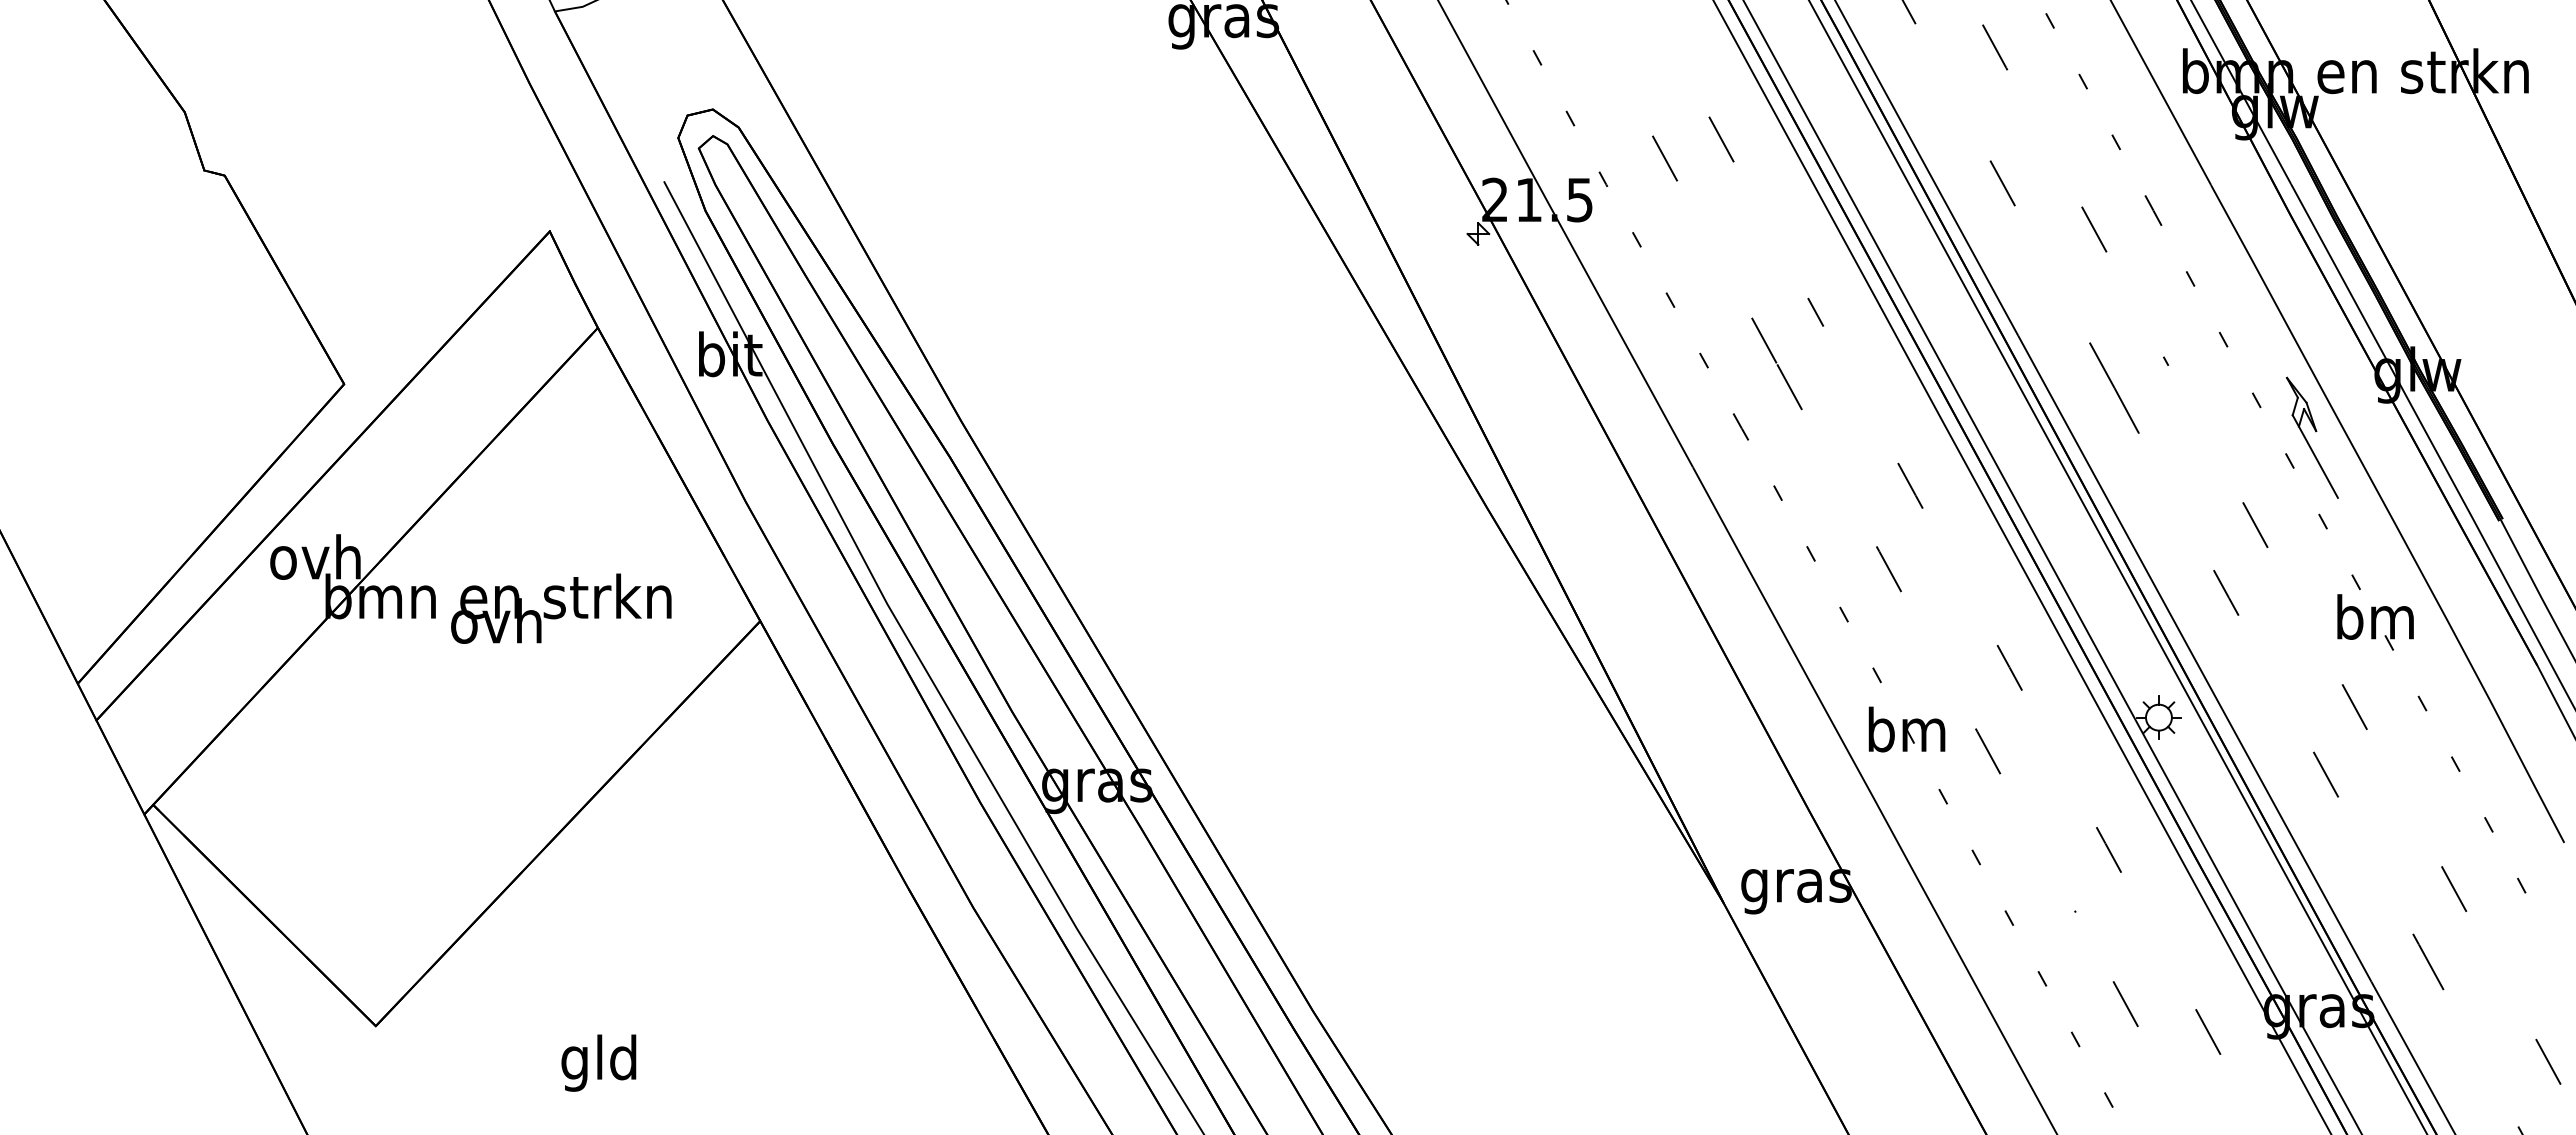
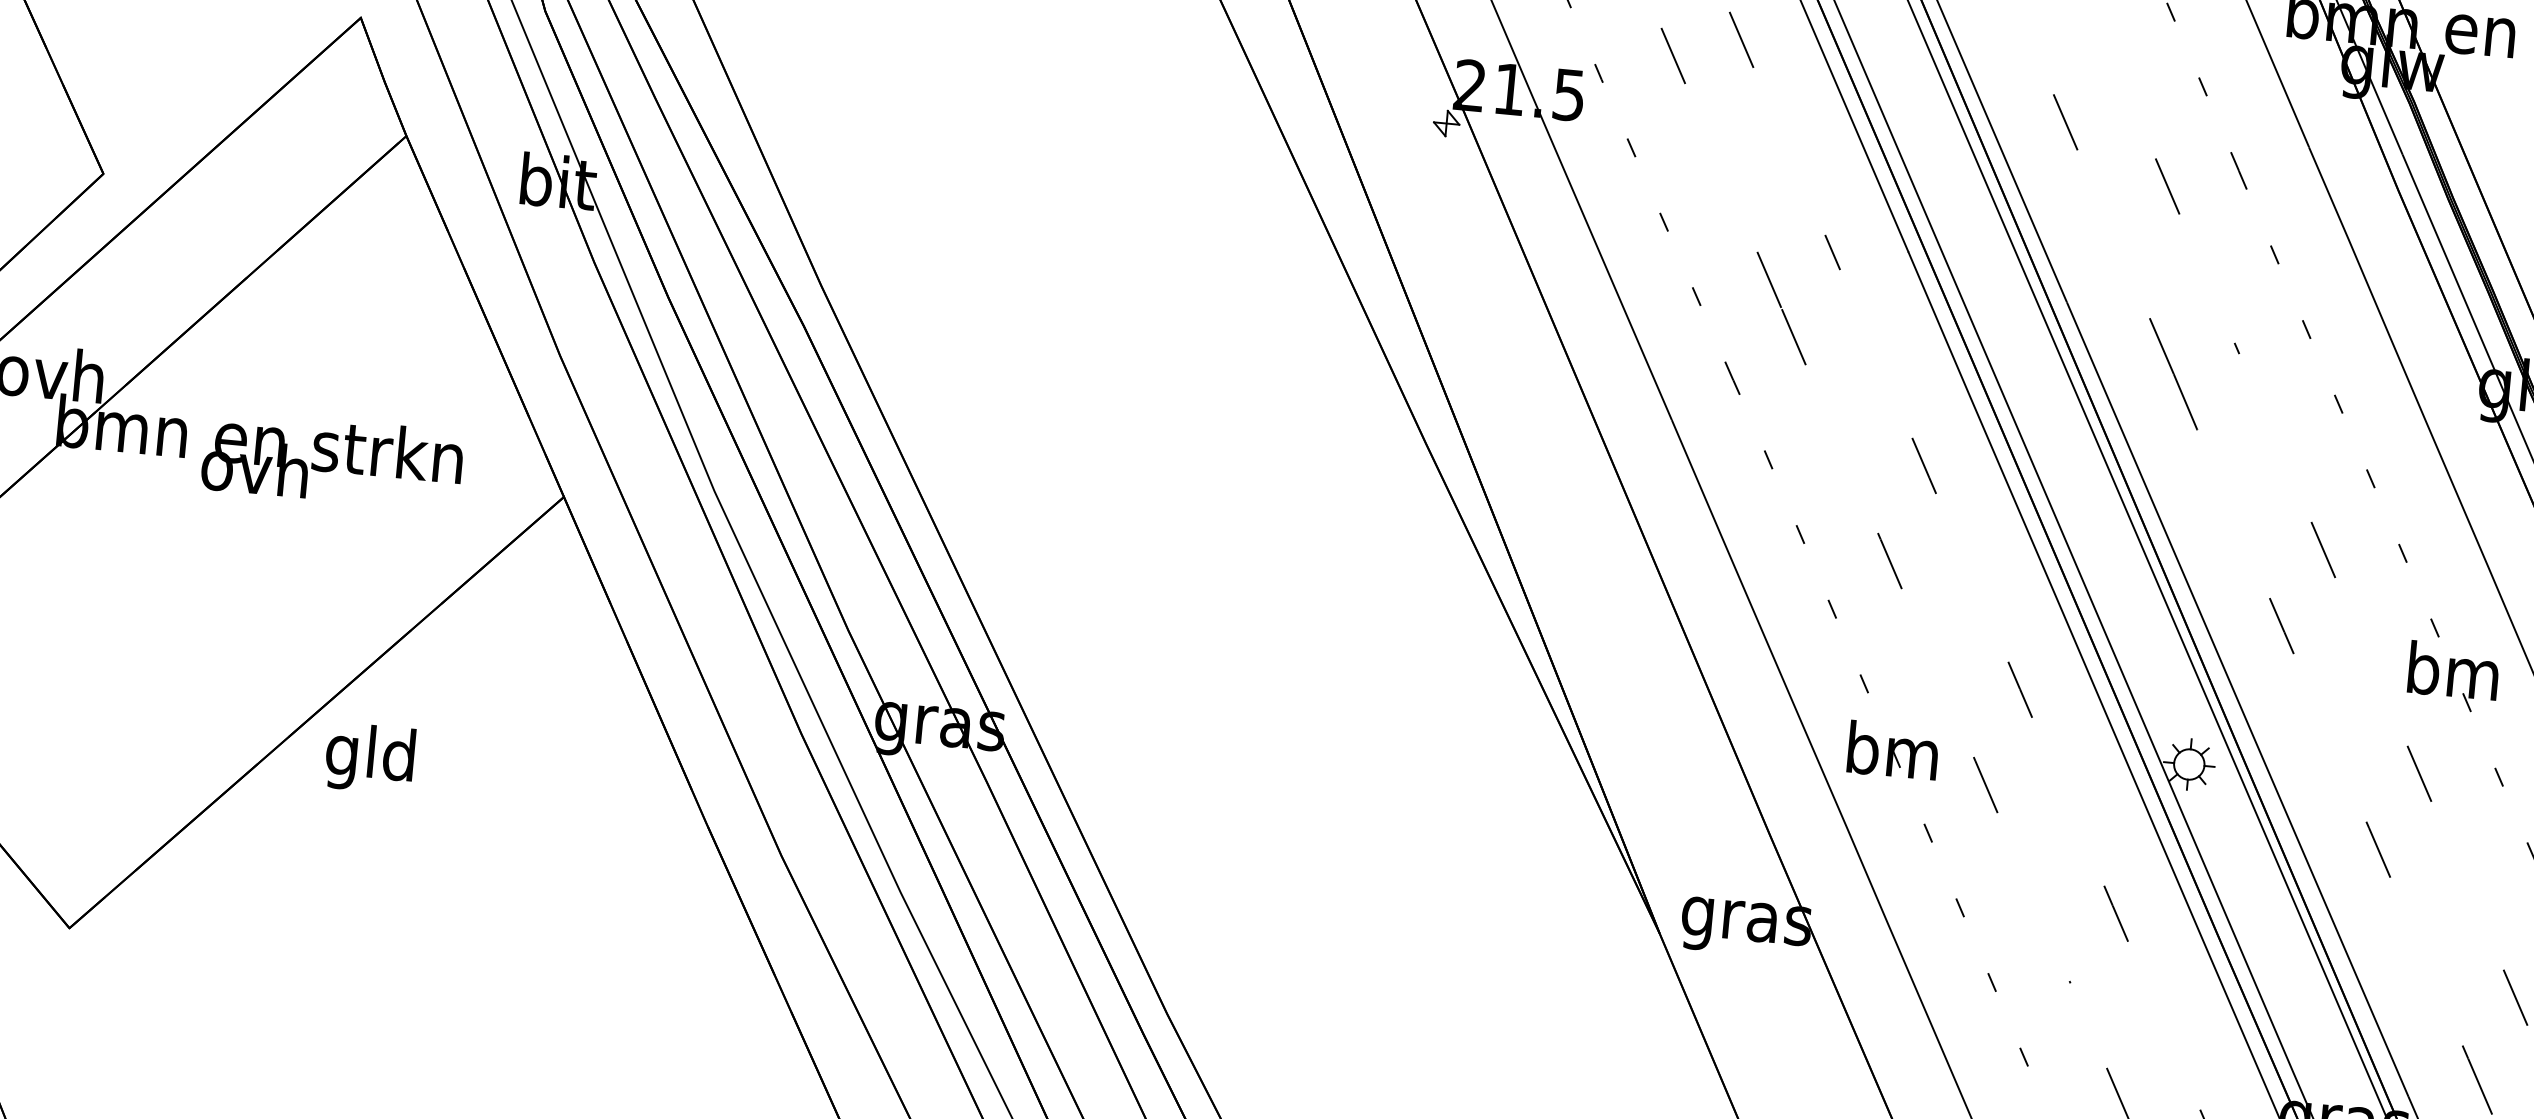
part: (2311, 437) -> (2398, 453), removed
text: (598, 1062) -> (369, 757), moved

